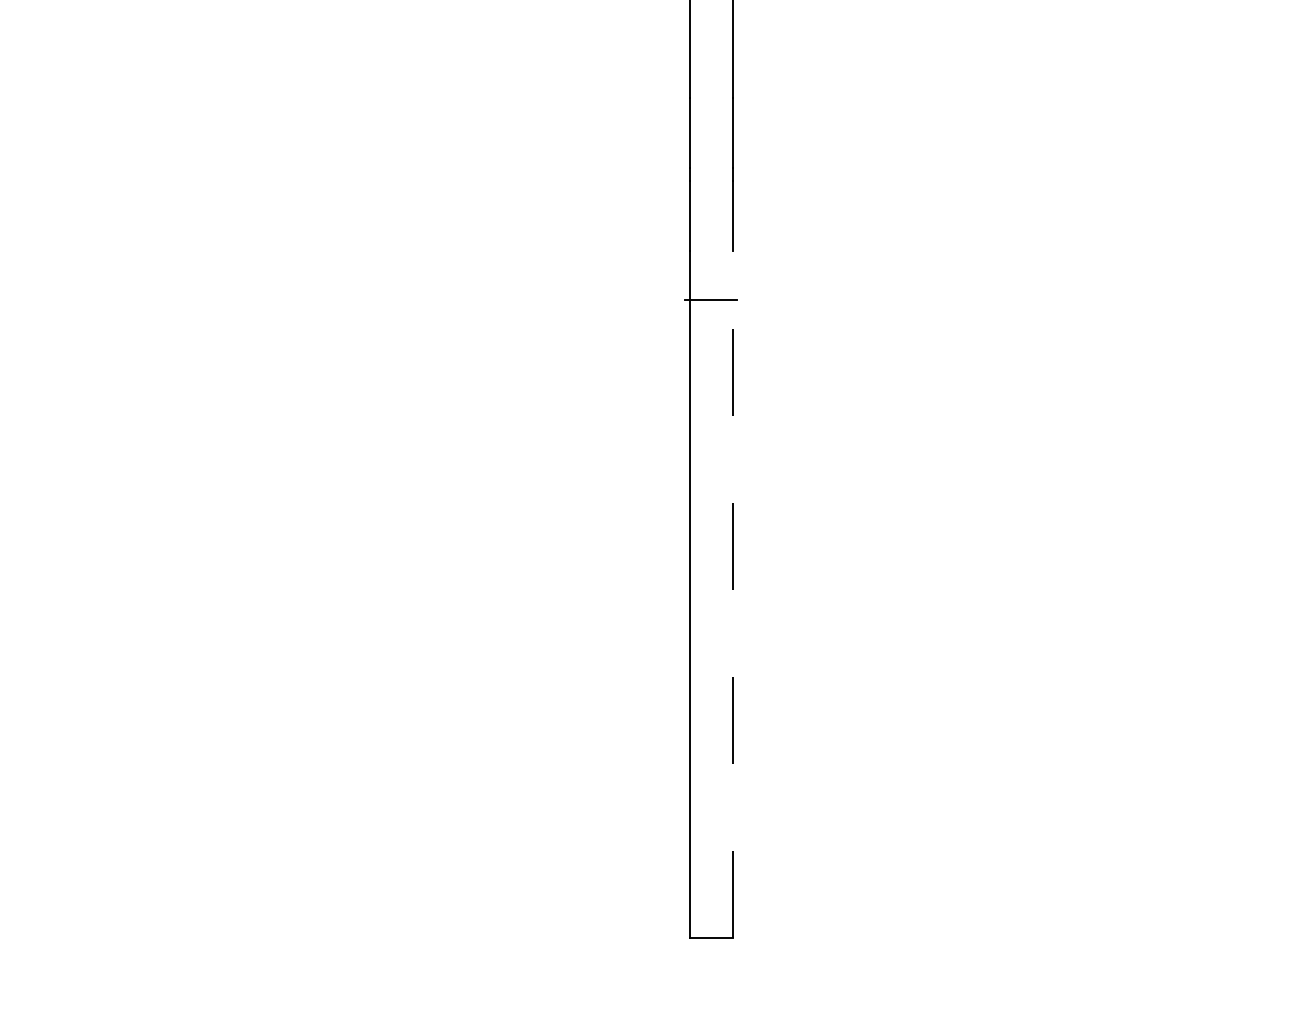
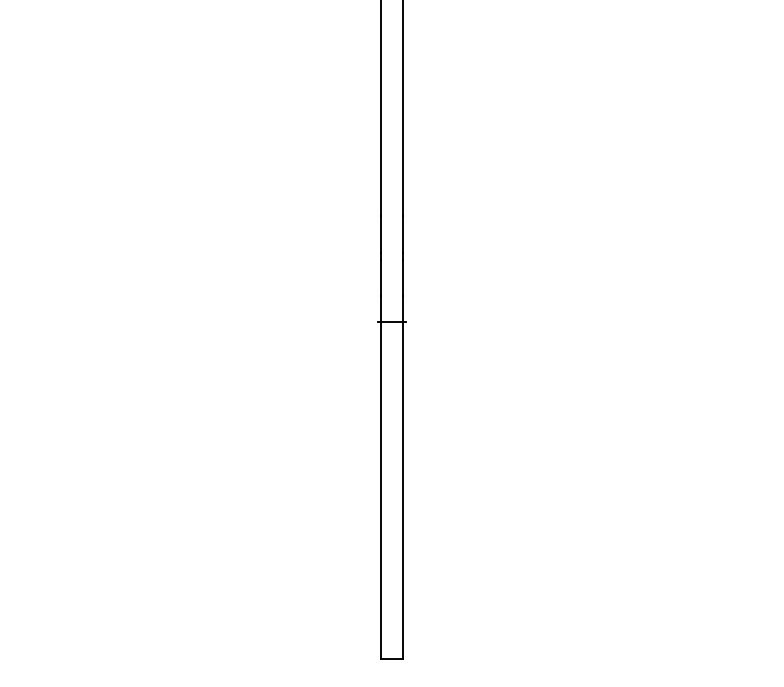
line: (733, 592) -> (403, 476), dashed -> solid

